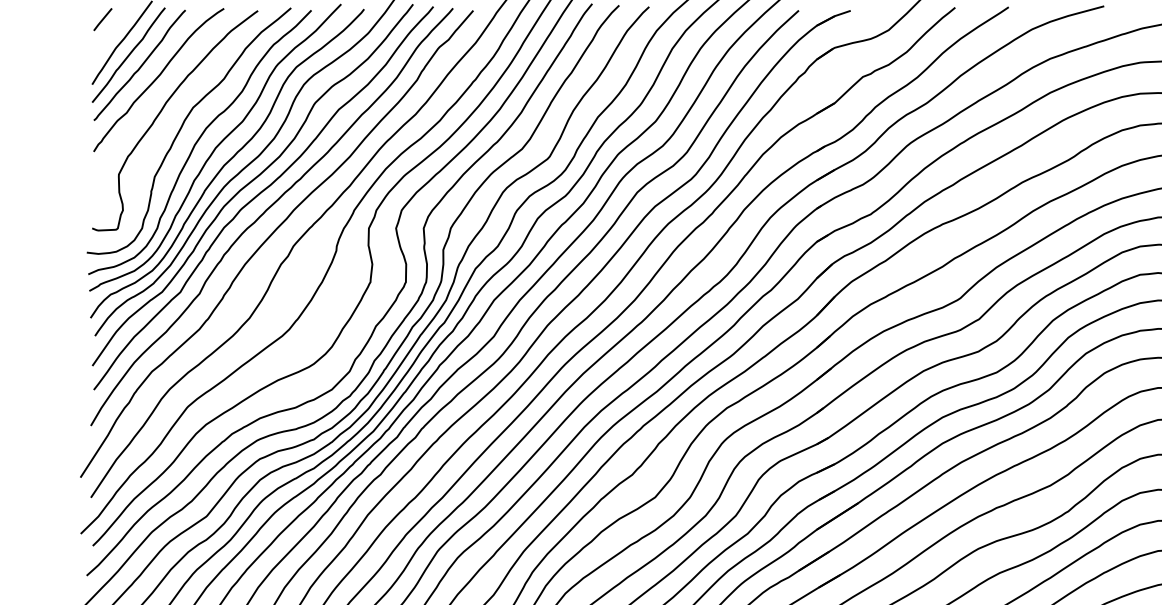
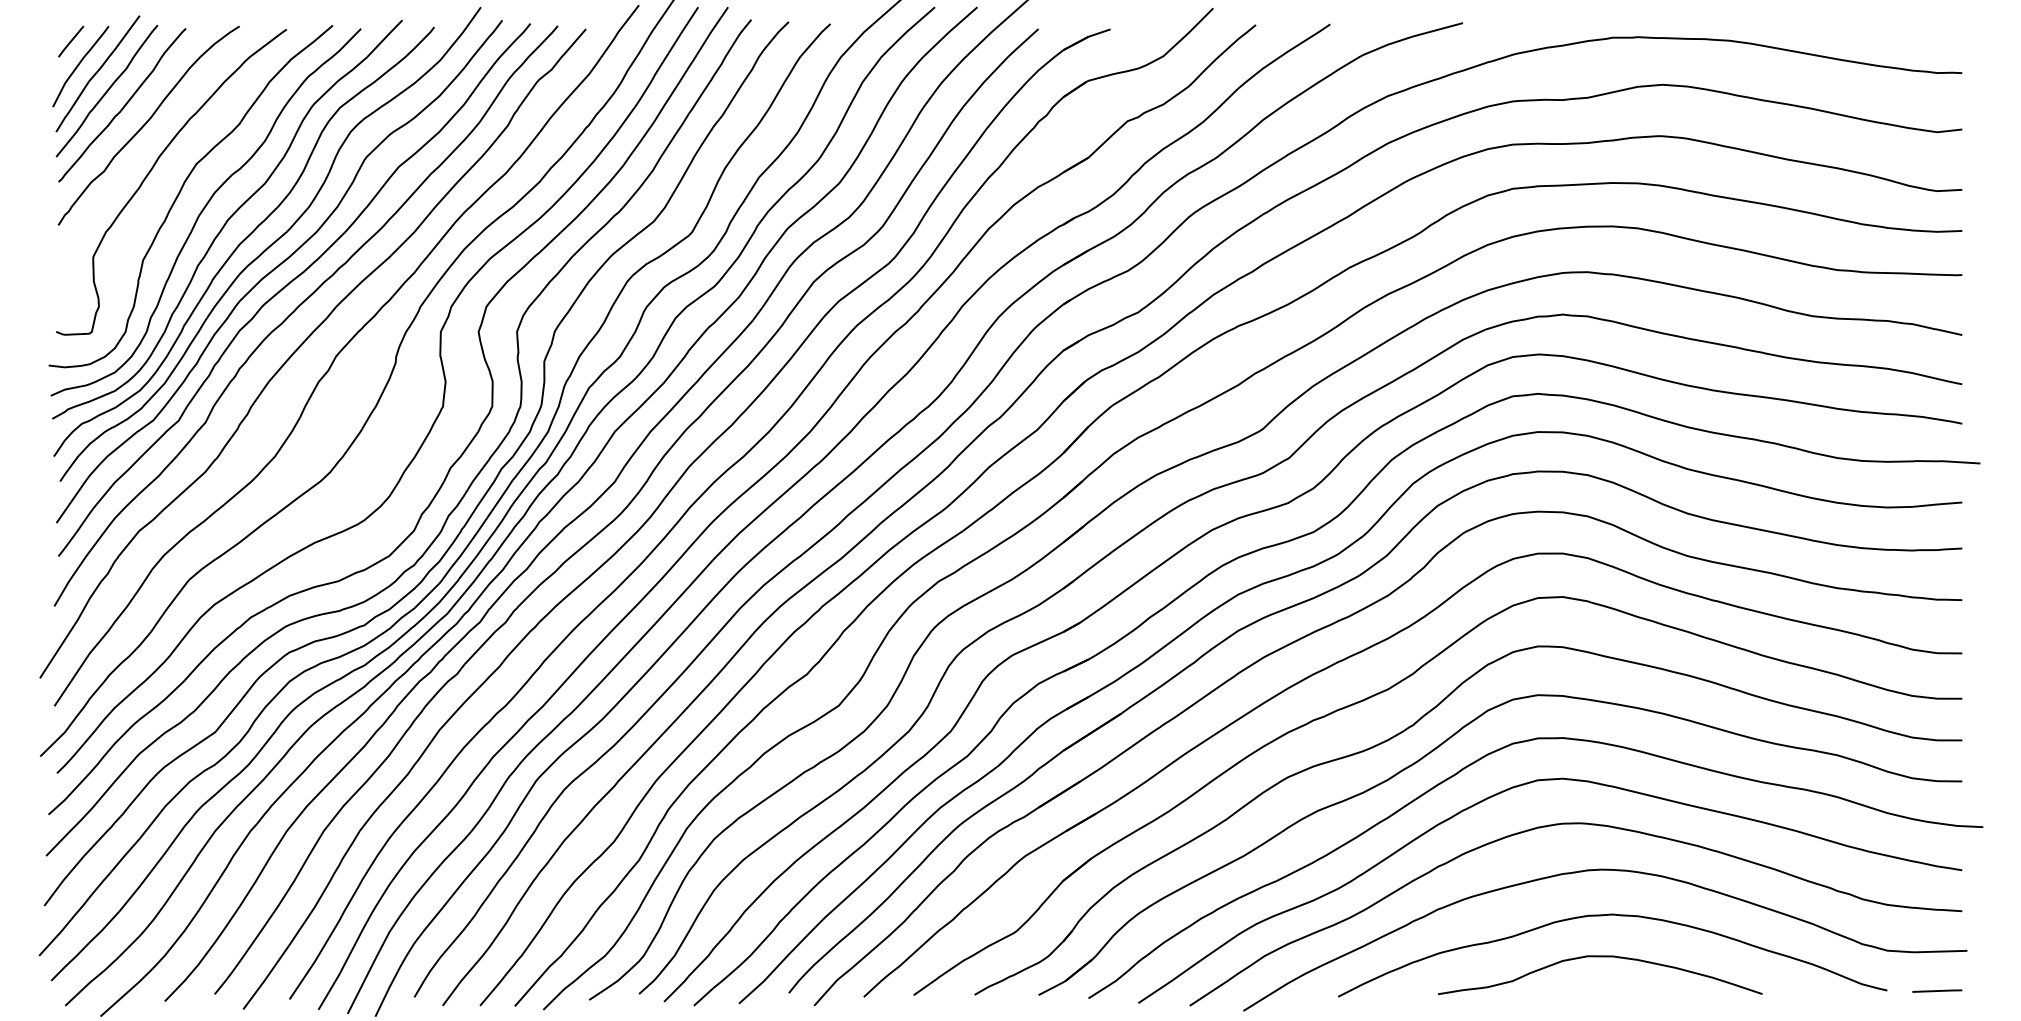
curve: (108, 36) -> (79, 65), added

